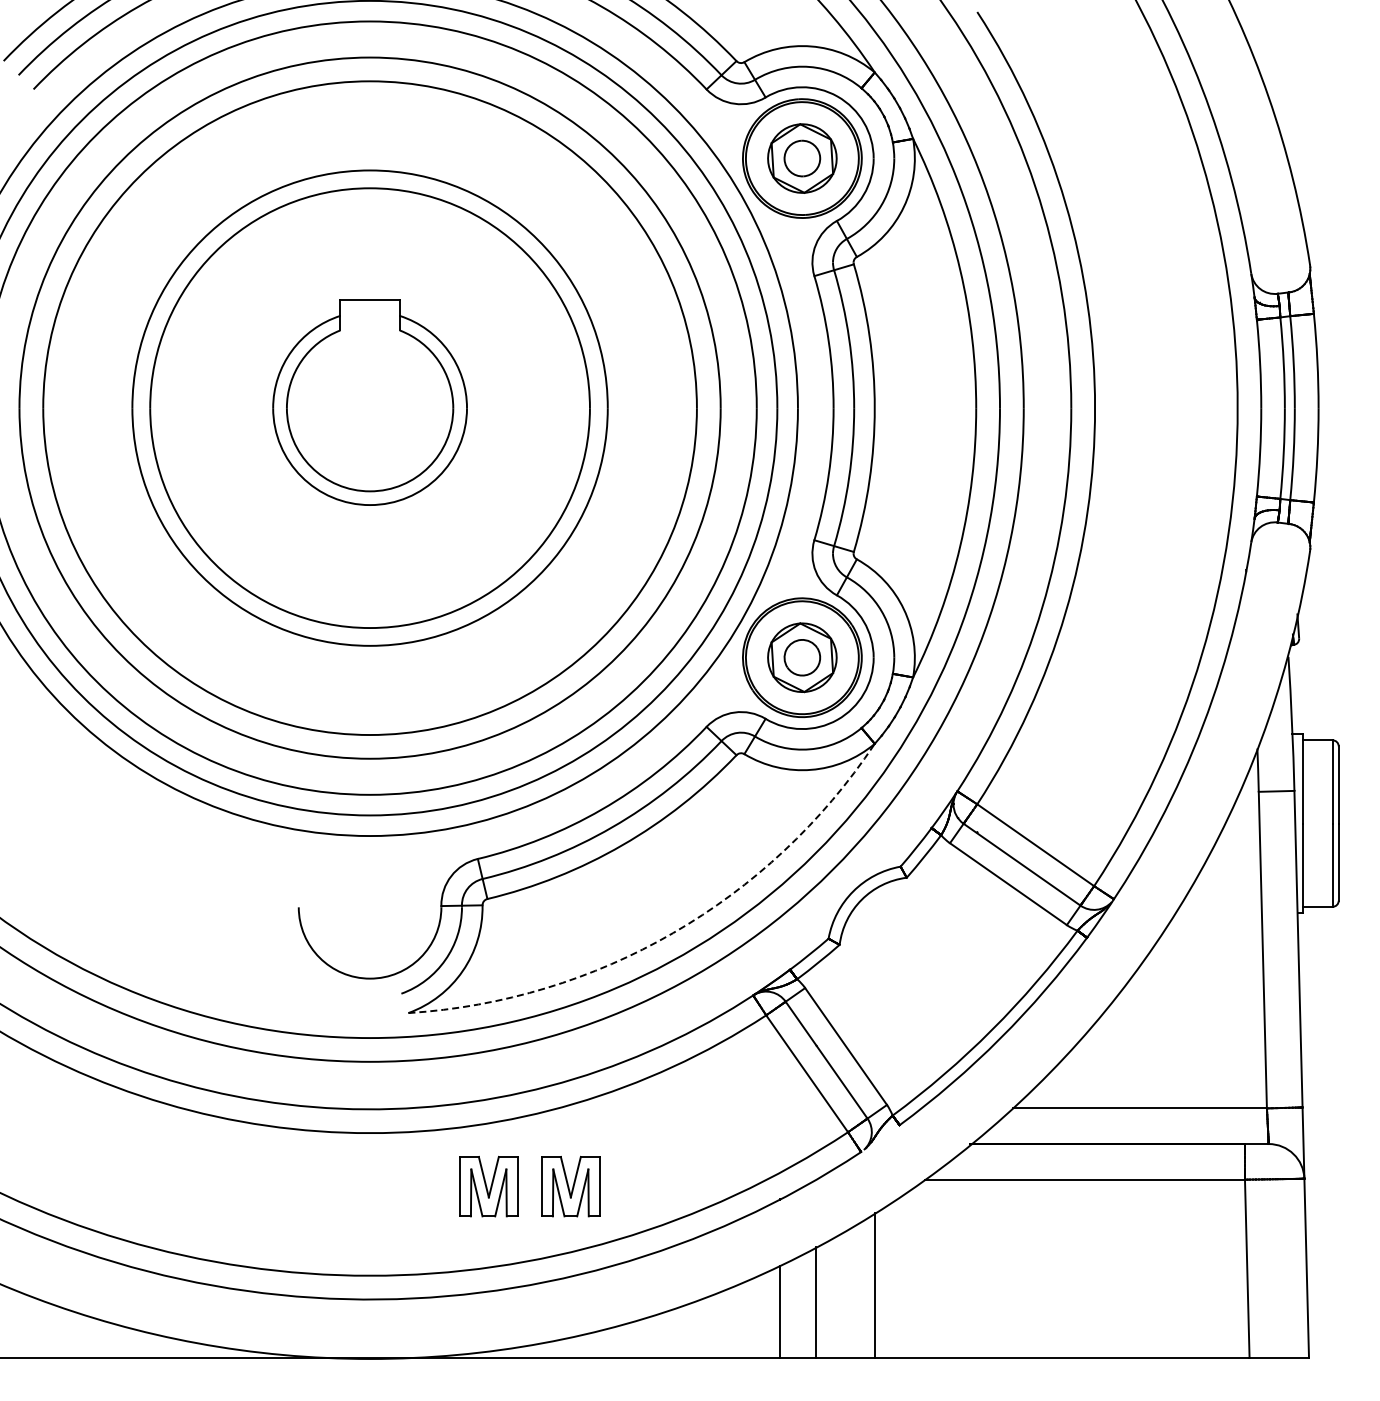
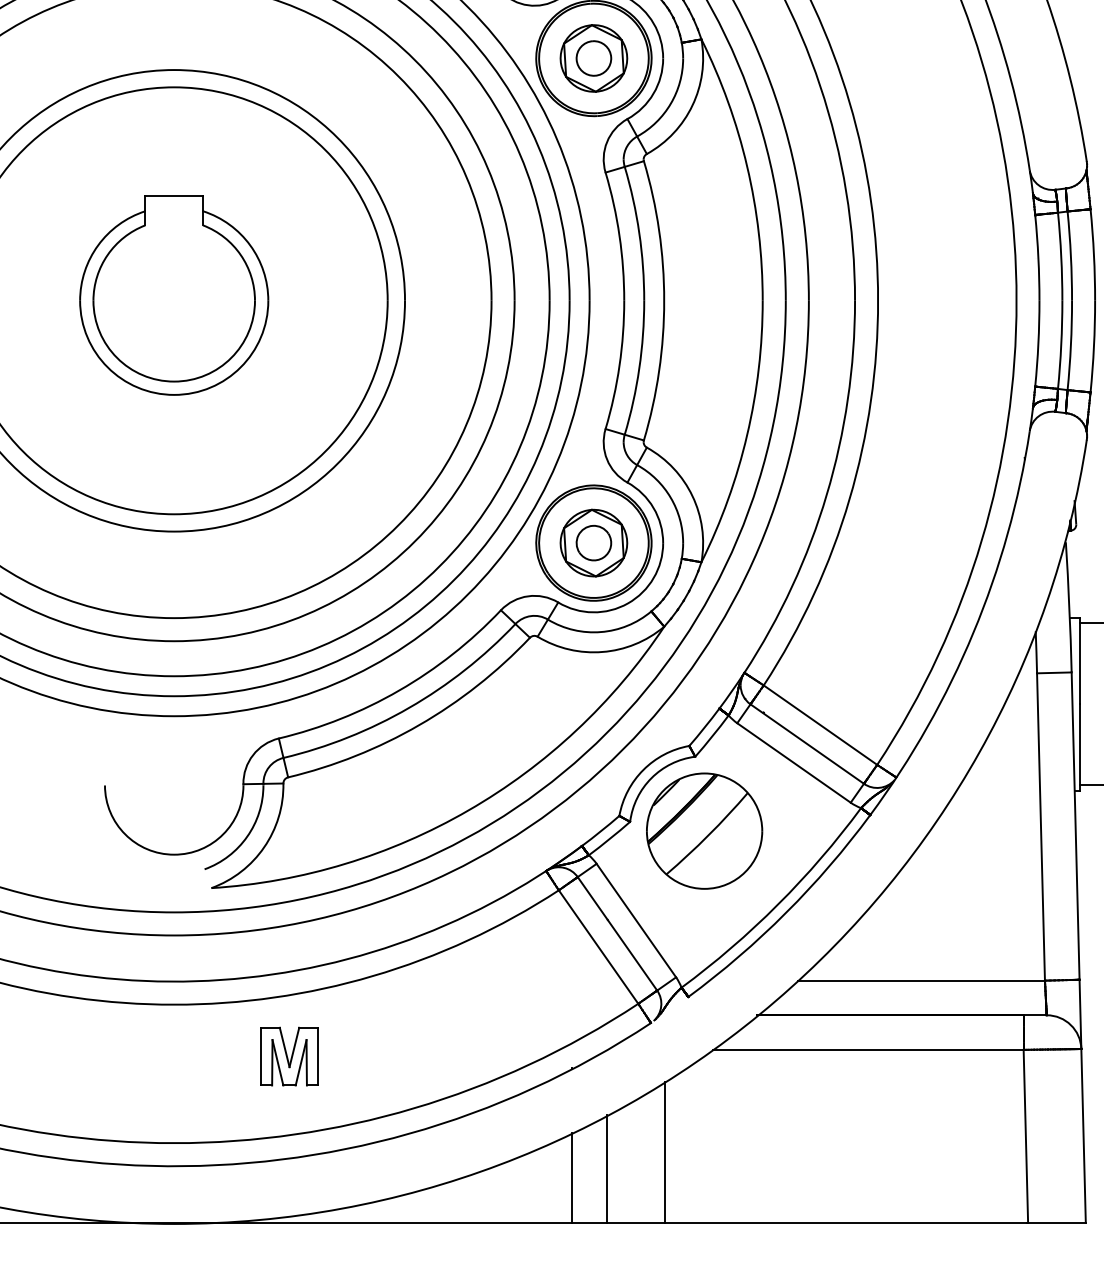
arc: (673, 933) -> (468, 810), dashed -> solid
part: (916, 954) -> (704, 831), added
part: (570, 1186) -> (368, 1056), removed

